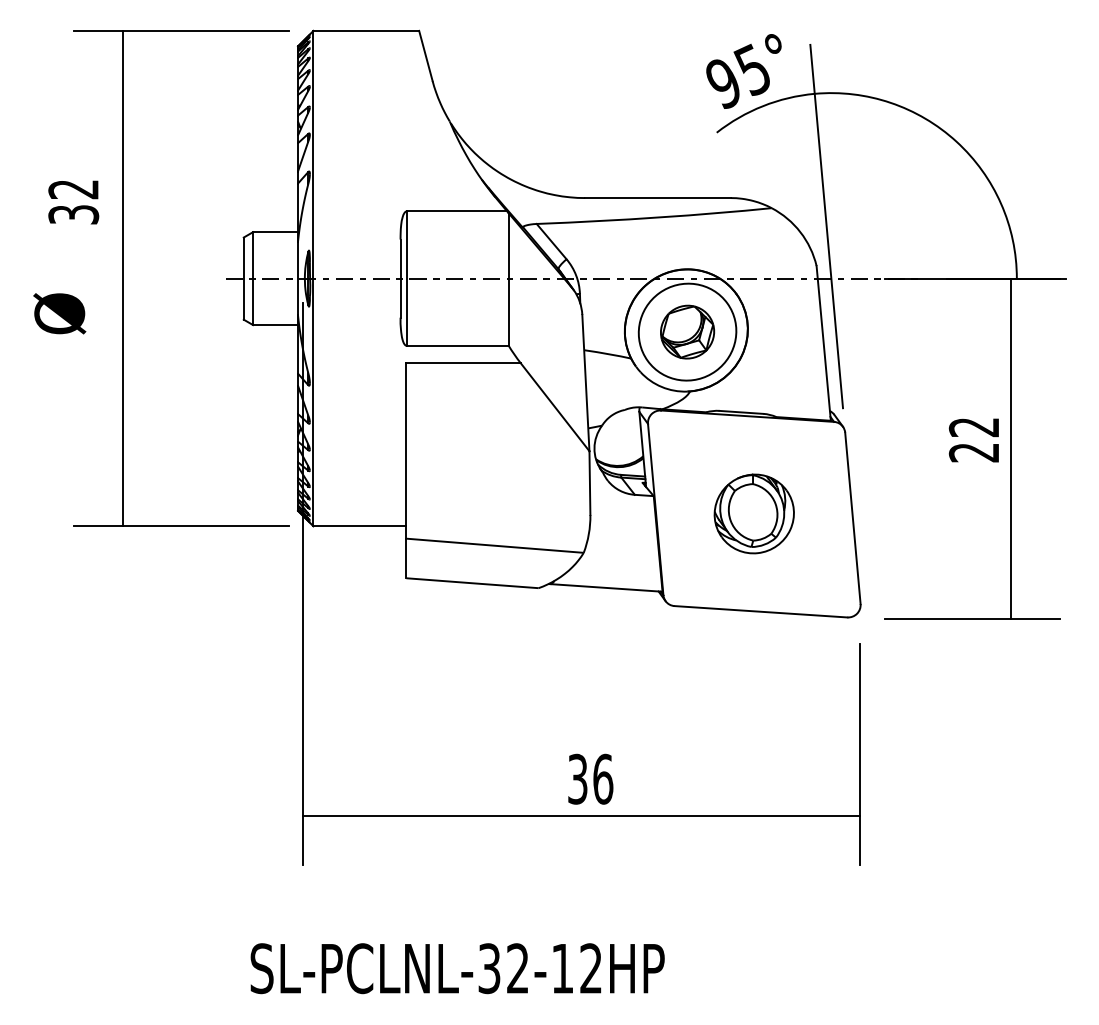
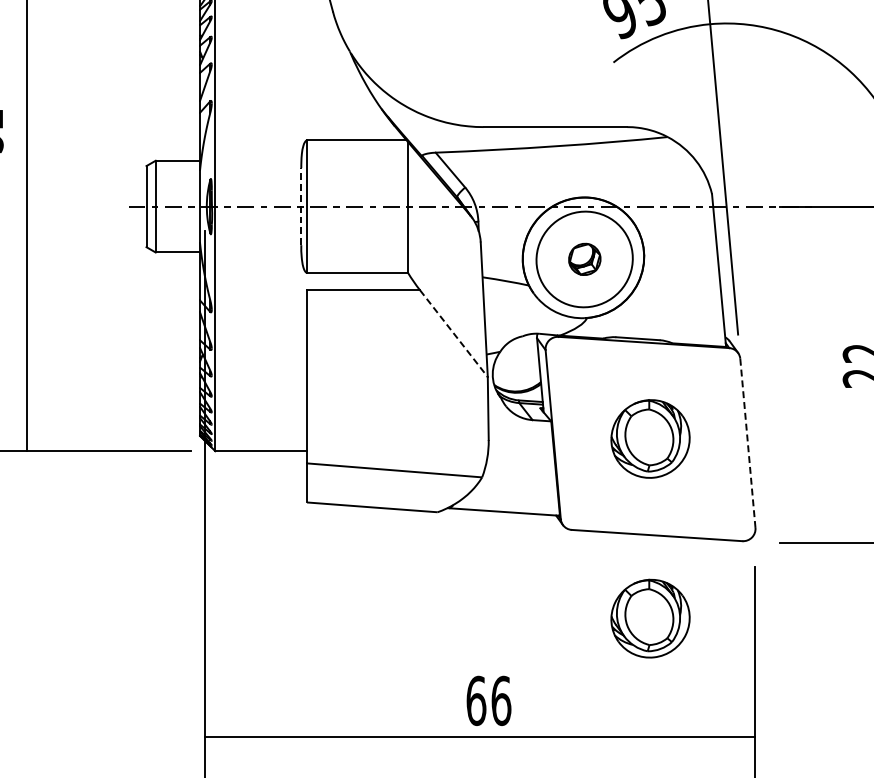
line: (400, 278) -> (301, 206), solid -> dashed
part: (687, 331) -> (584, 258), size x0.6
line: (555, 407) -> (454, 333), solid -> dashed
line: (852, 517) -> (747, 442), solid -> dashed
part: (753, 695) -> (649, 618), added
text: (578, 778) -> (476, 700), 36 -> 66

